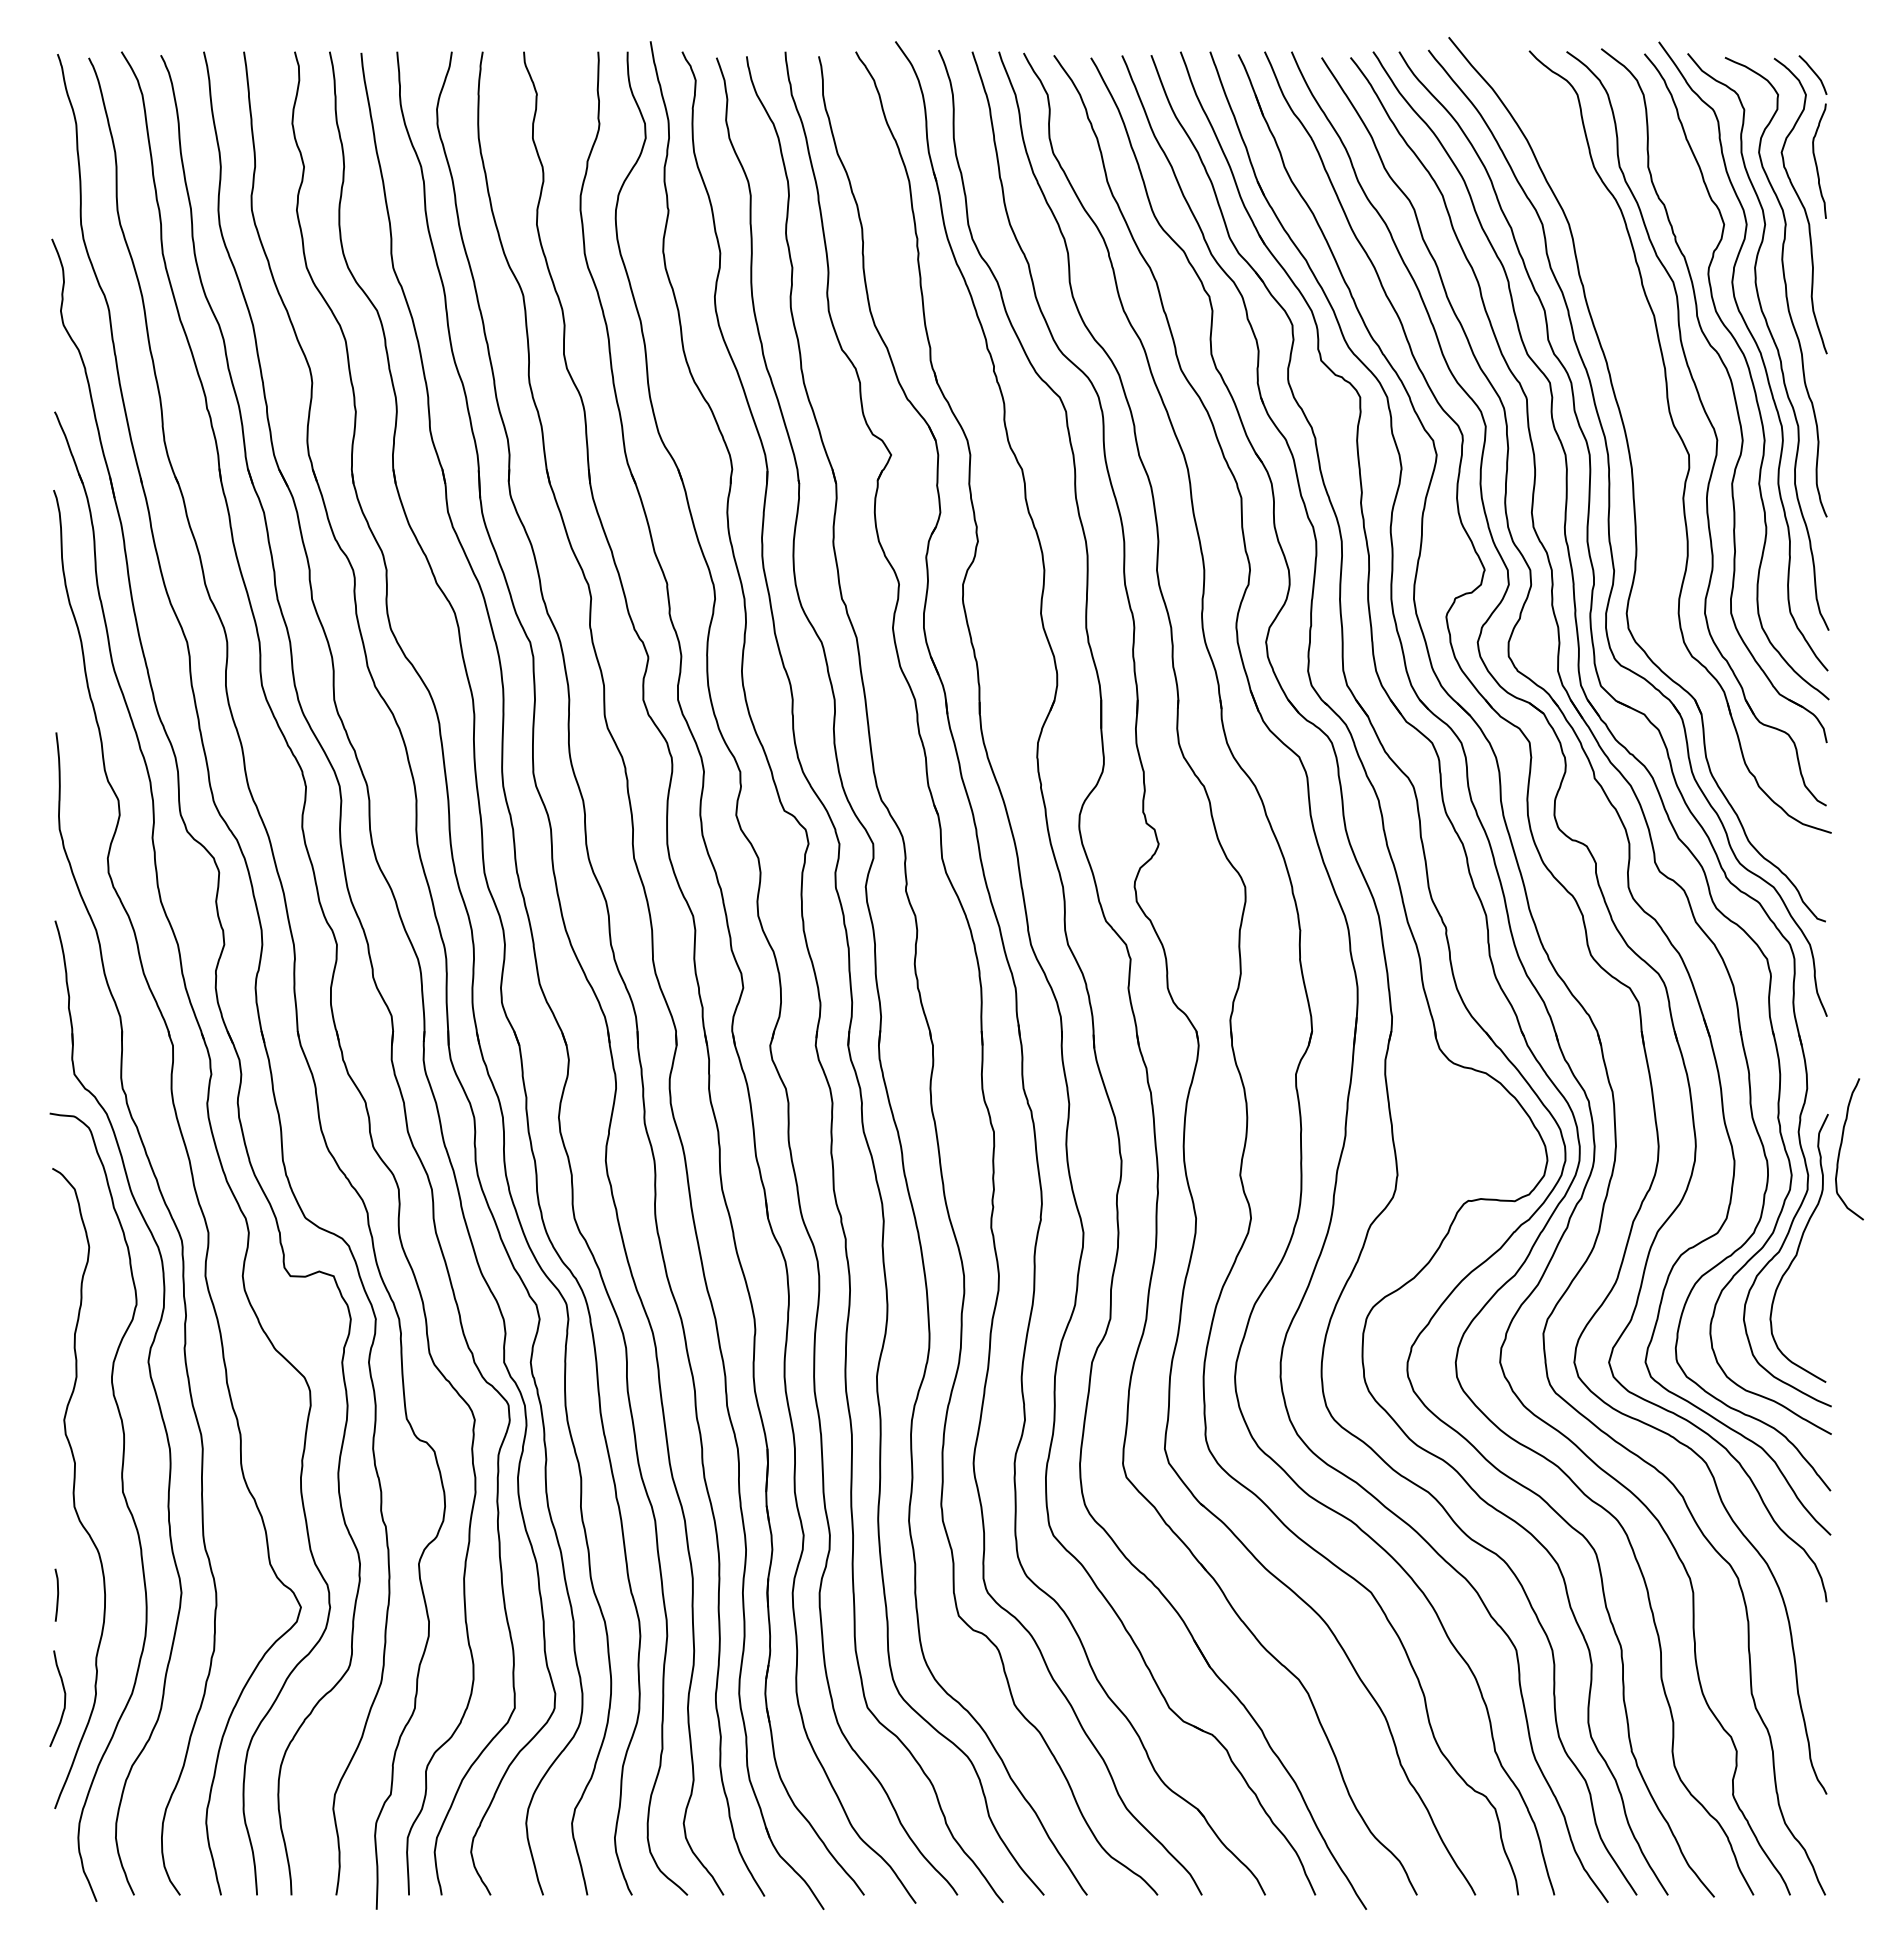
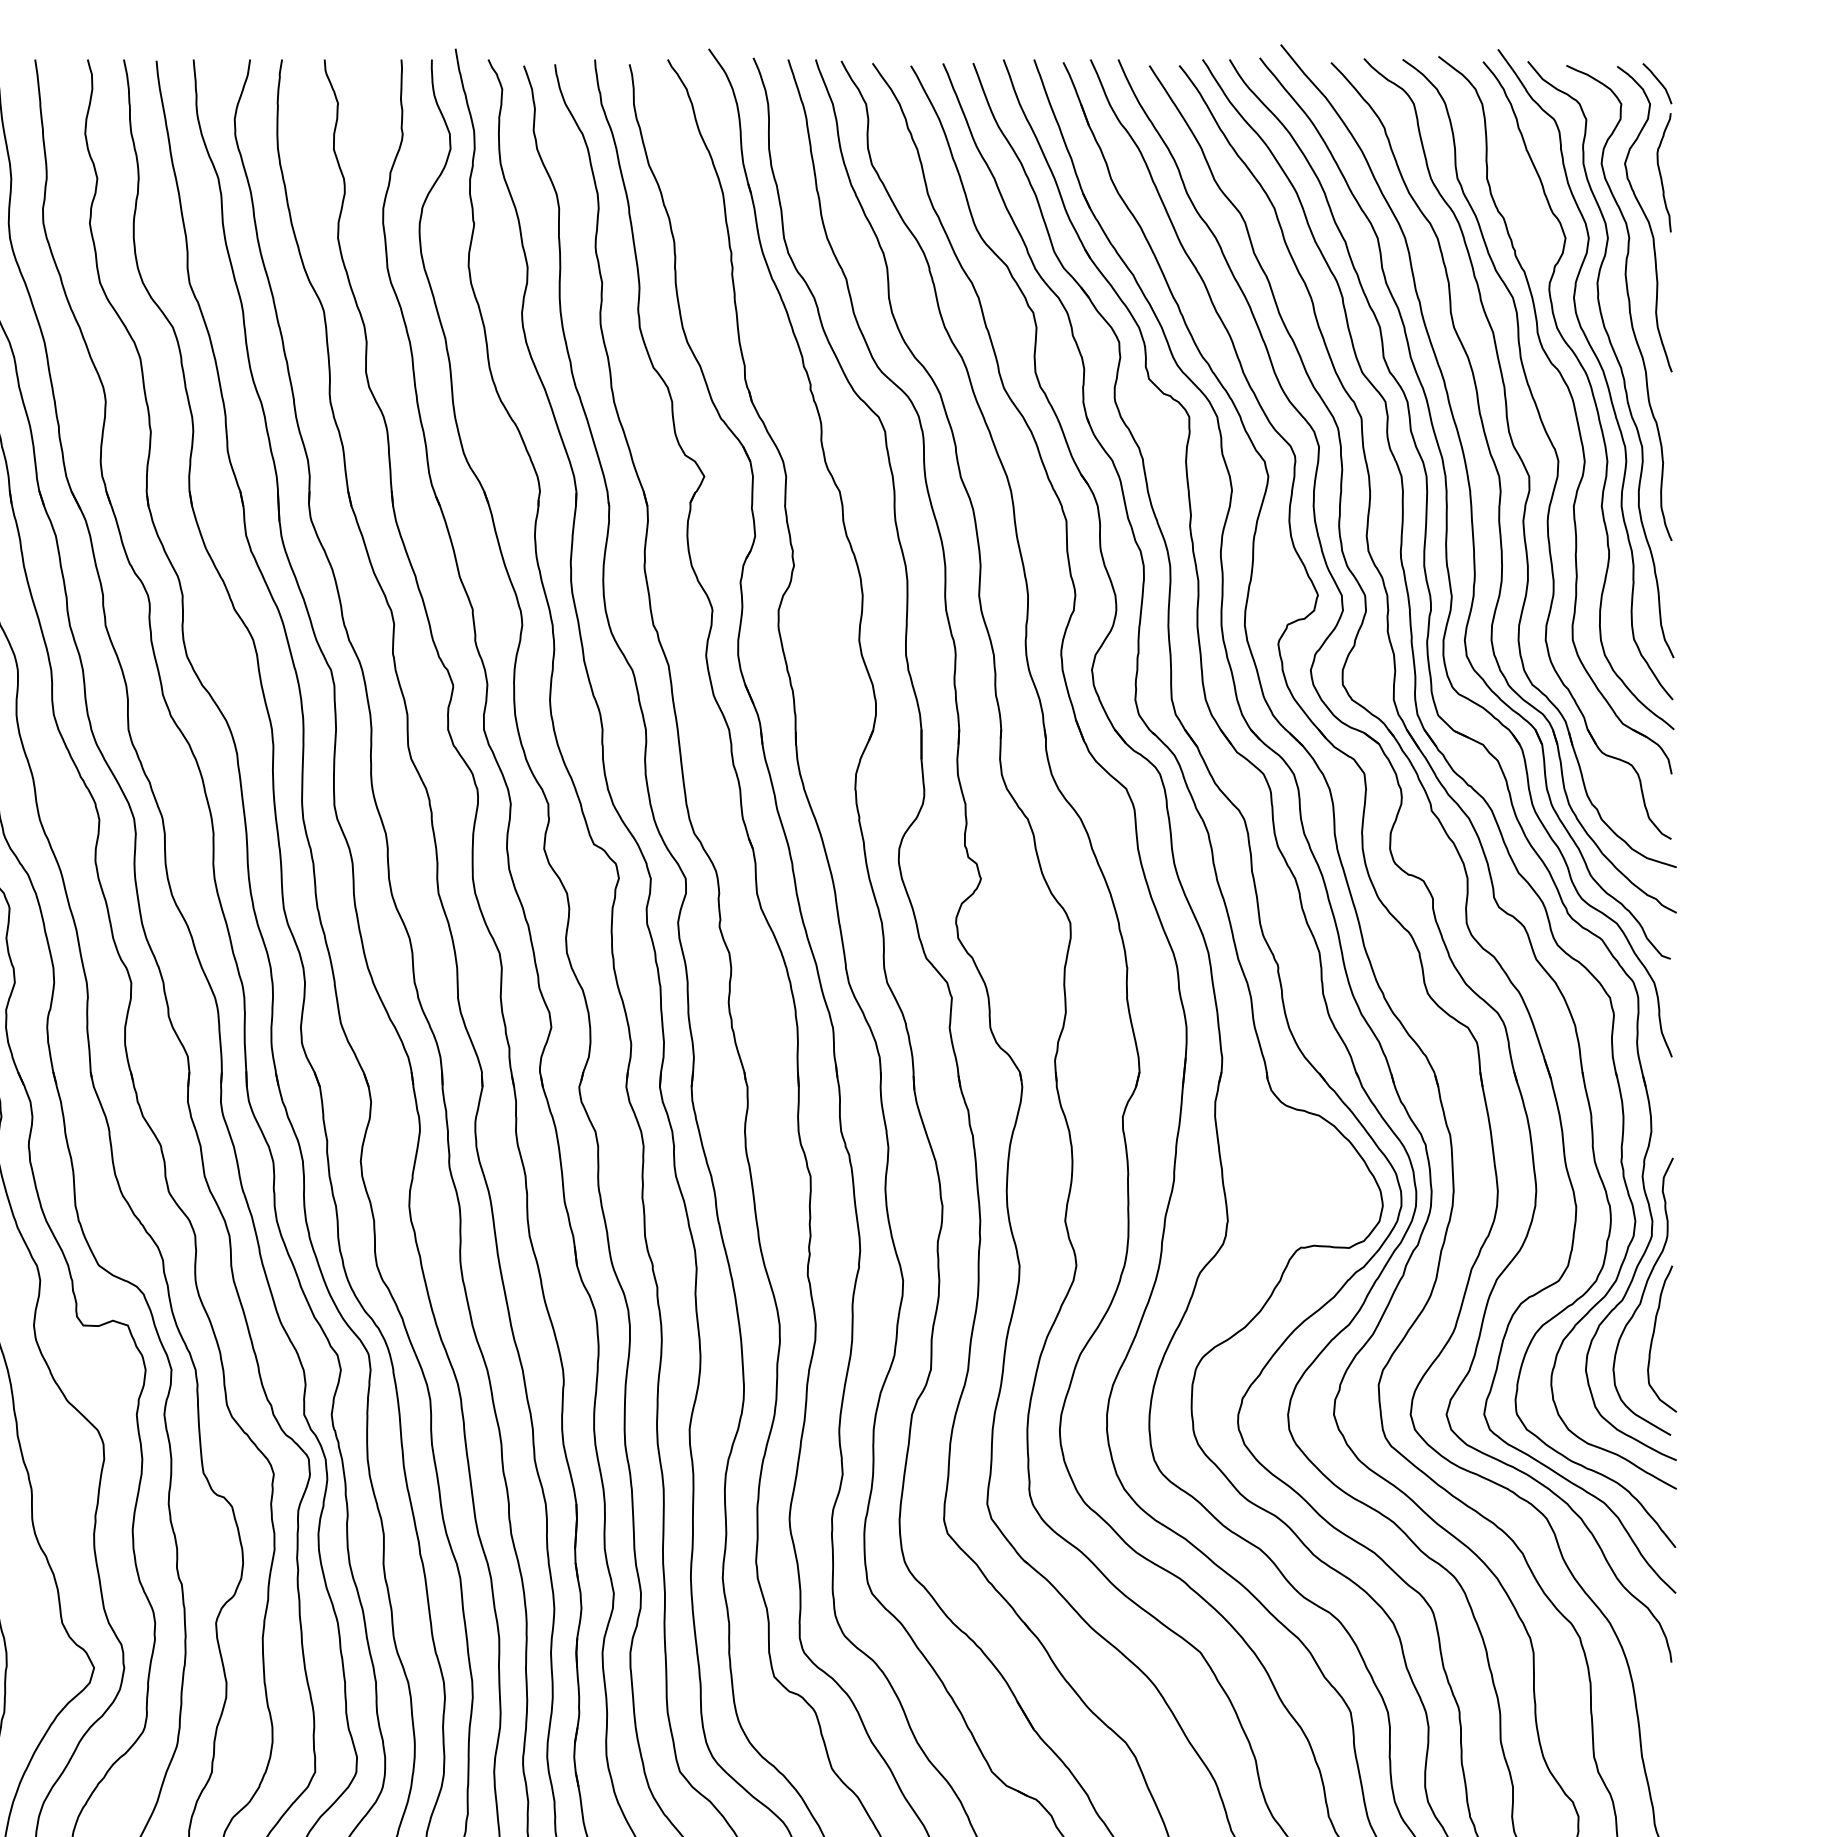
part: (1664, 465) -> (1503, 487), added
curve: (1841, 1147) -> (1653, 1337), moved

